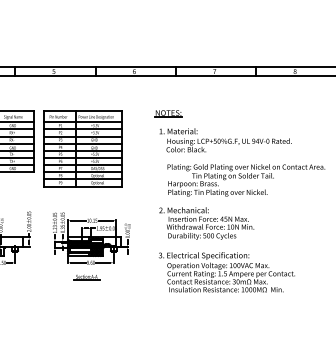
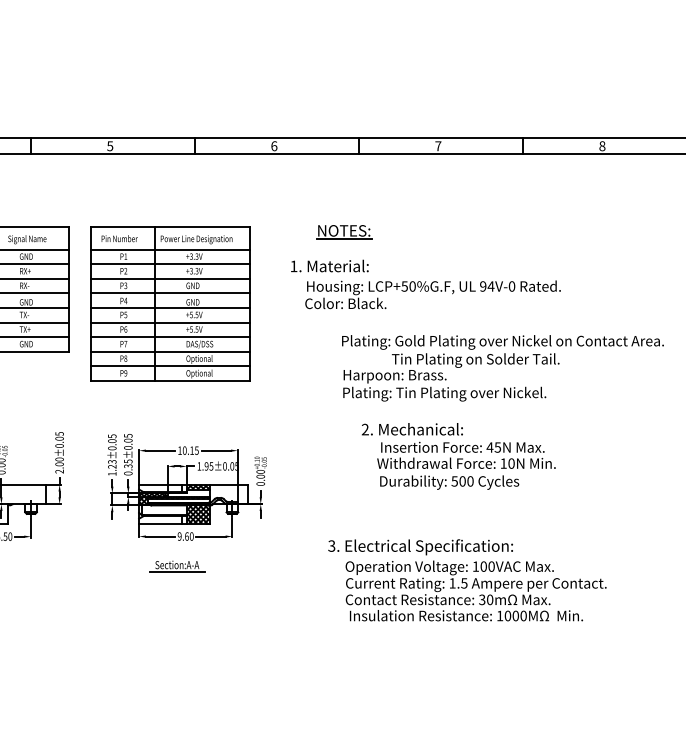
text: (225, 140) -> (425, 284), moved
text: (206, 223) -> (458, 456), moved
text: (226, 272) -> (466, 580), moved

